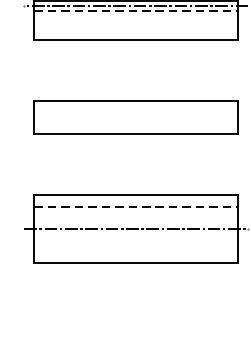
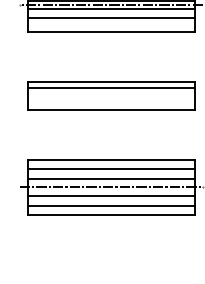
line: (136, 11) -> (111, 9), dashed -> solid
line: (135, 22) -> (110, 18), added
line: (135, 108) -> (110, 88), added
line: (136, 207) -> (111, 169), dashed -> solid
line: (135, 218) -> (110, 178), added
line: (135, 238) -> (110, 195), added
line: (135, 251) -> (110, 205), added

